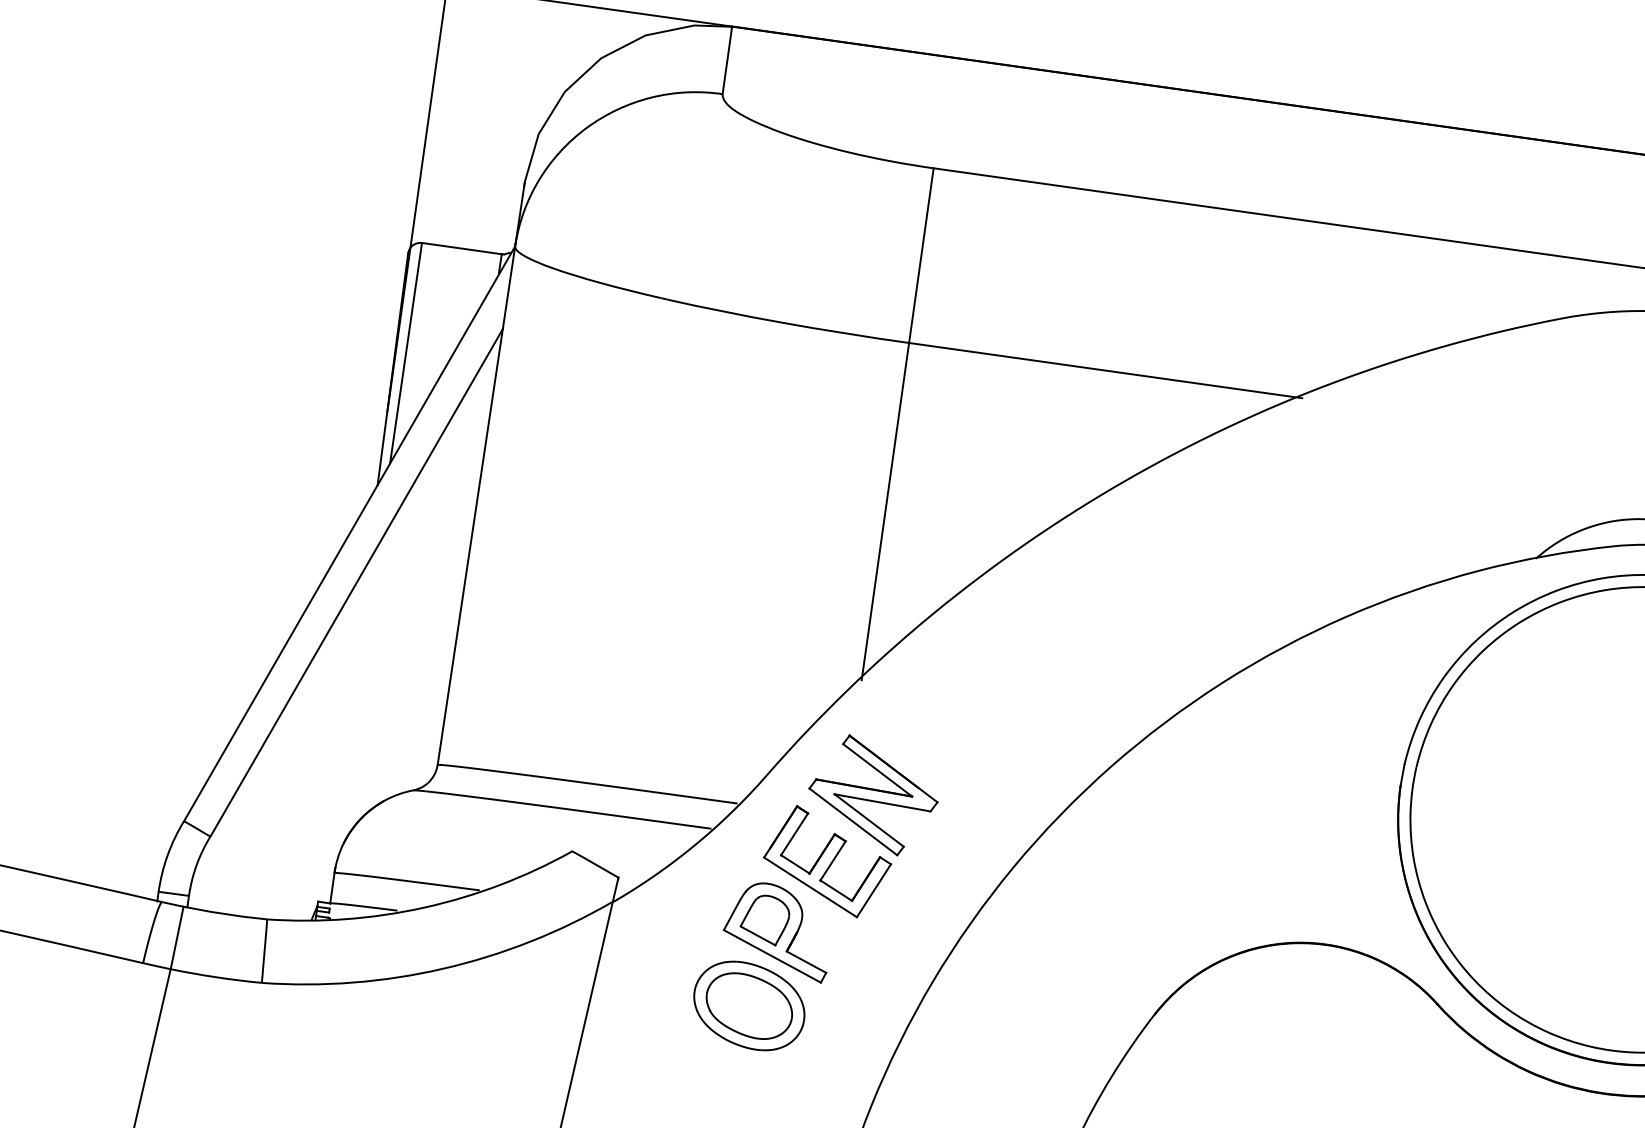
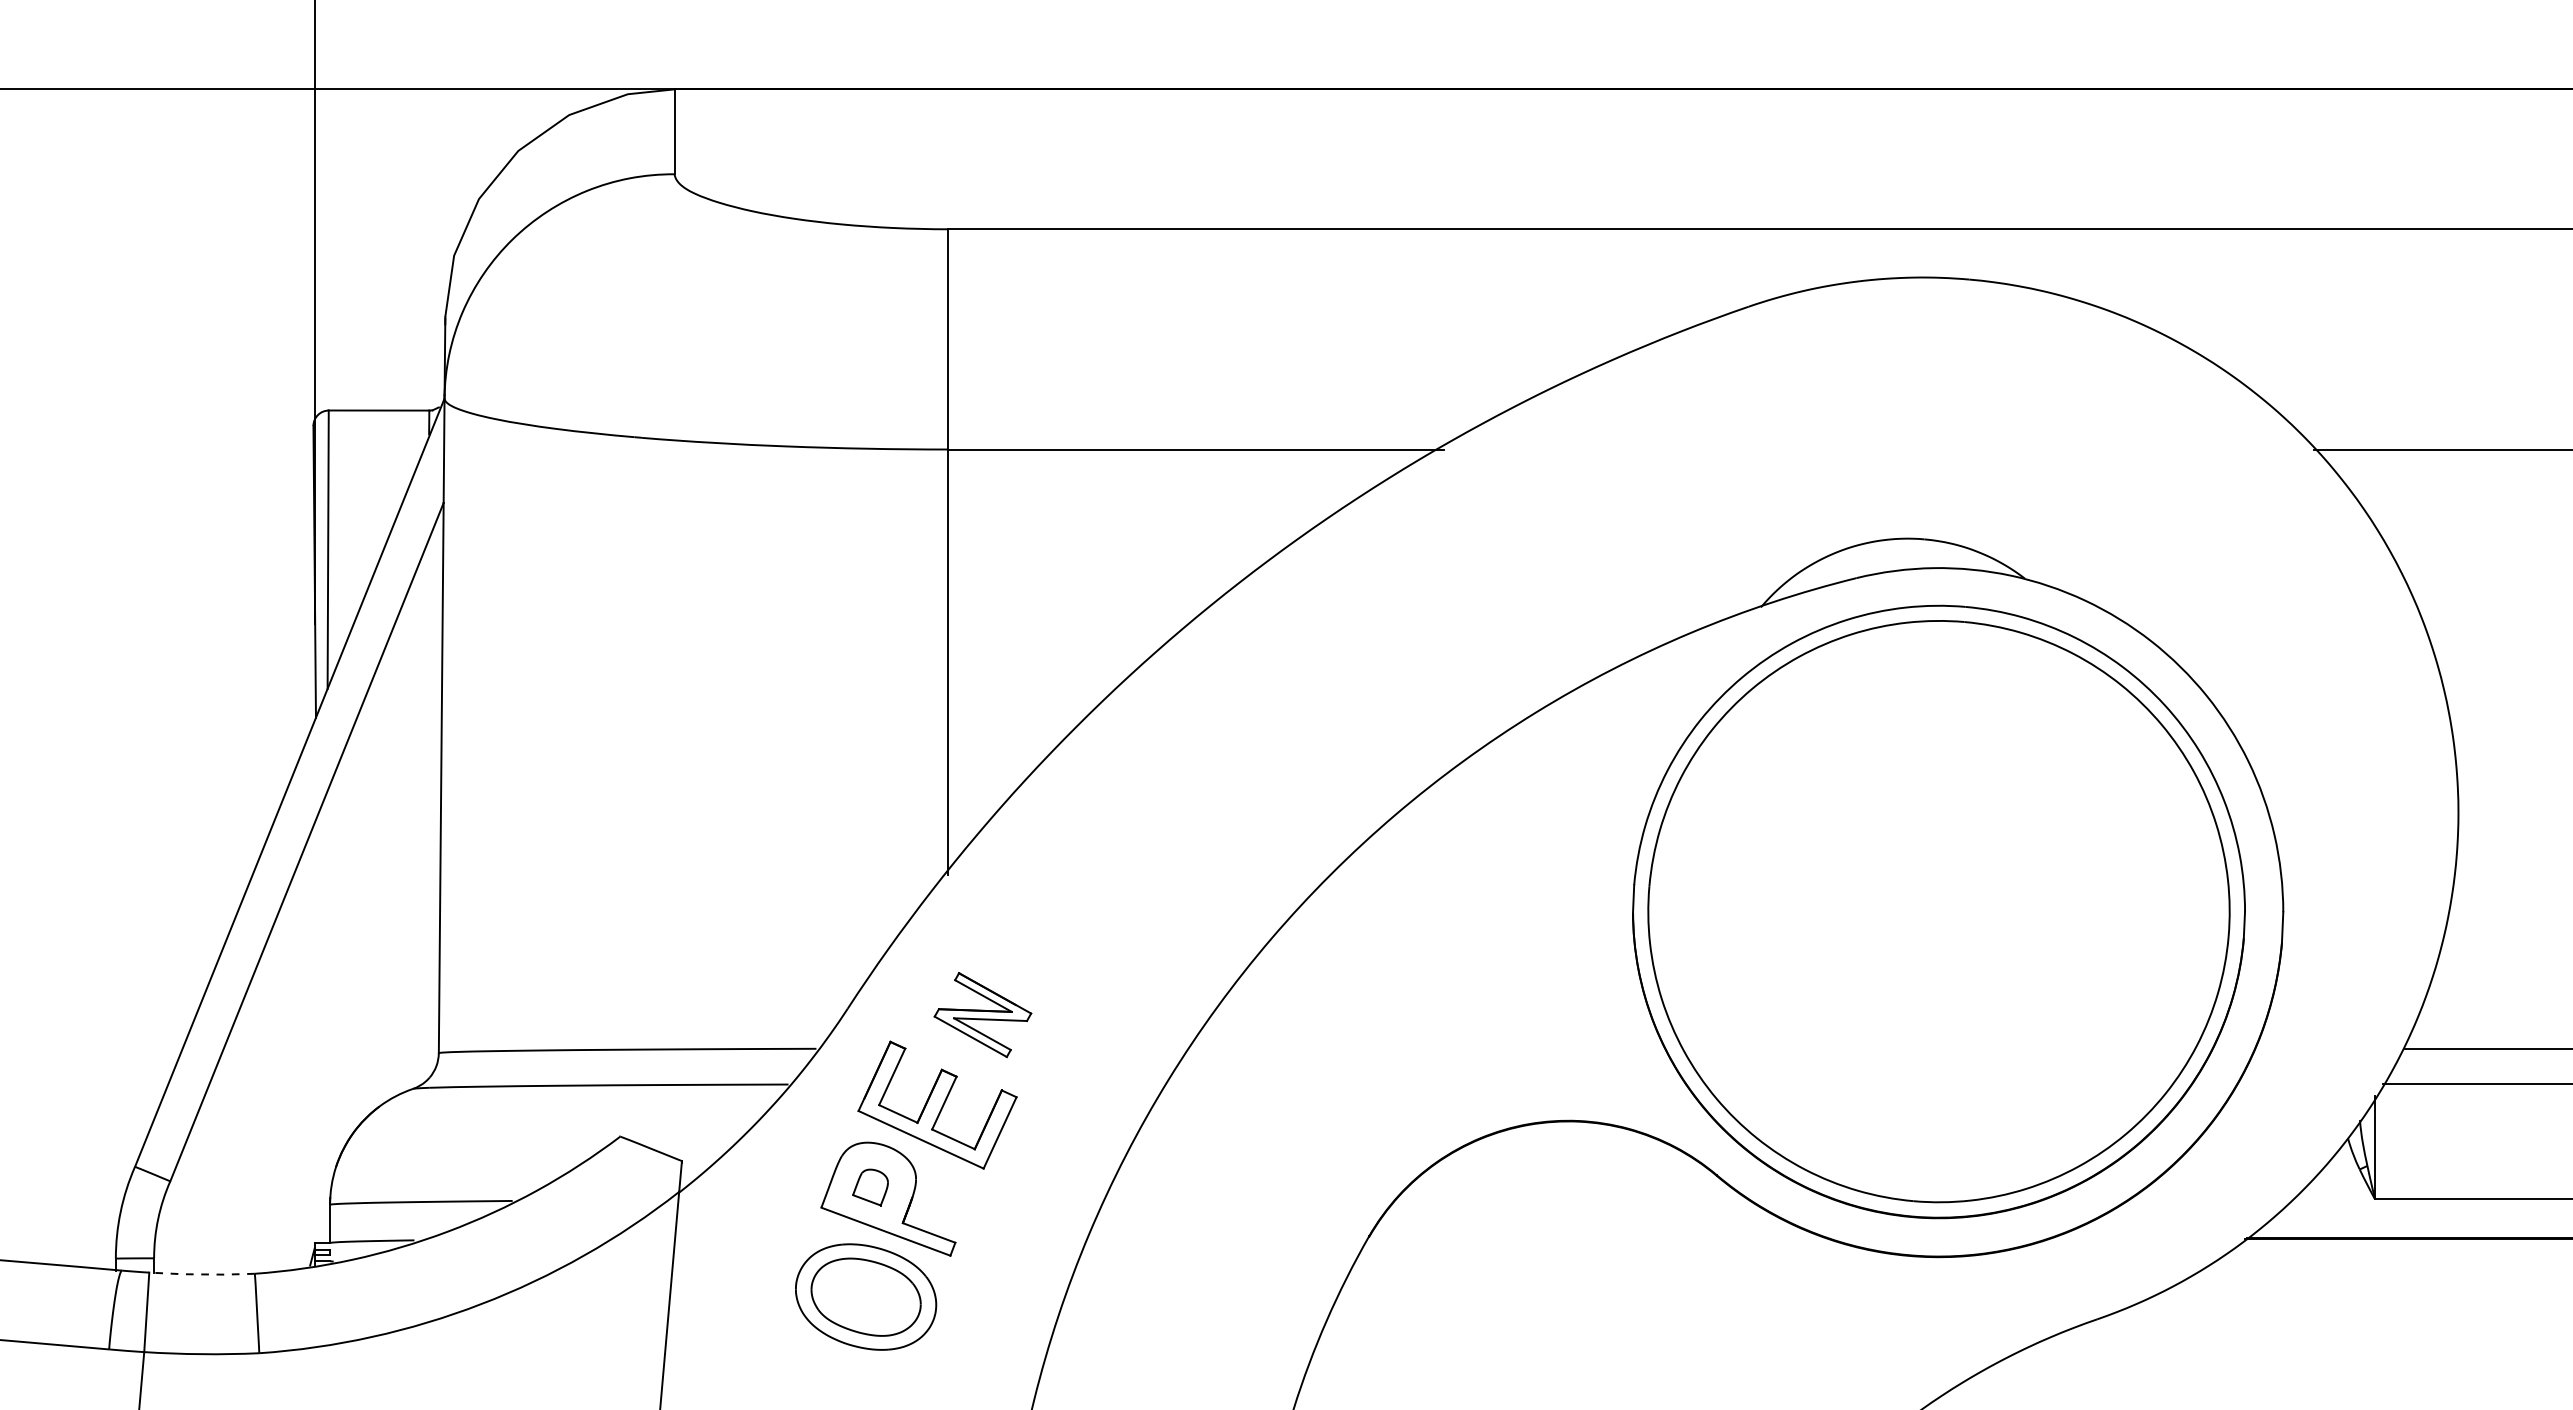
part: (873, 794) -> (982, 1014), size x0.6
line: (224, 914) -> (201, 1274), solid -> dashed
part: (765, 919) -> (870, 1187), size x0.6

